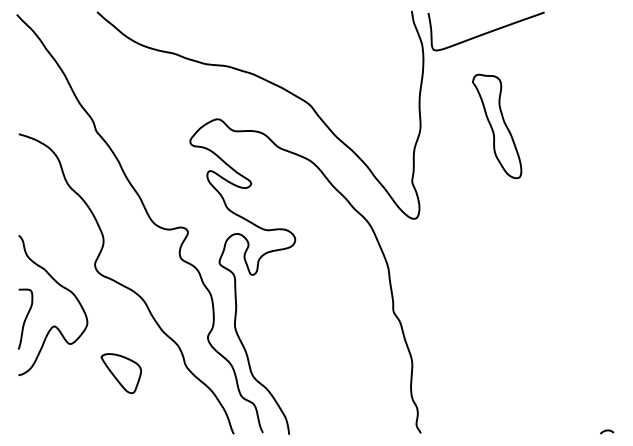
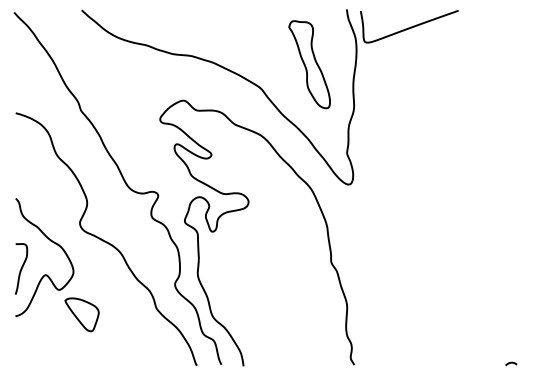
part: (496, 126) -> (309, 64), moved
part: (120, 373) -> (81, 314), moved

